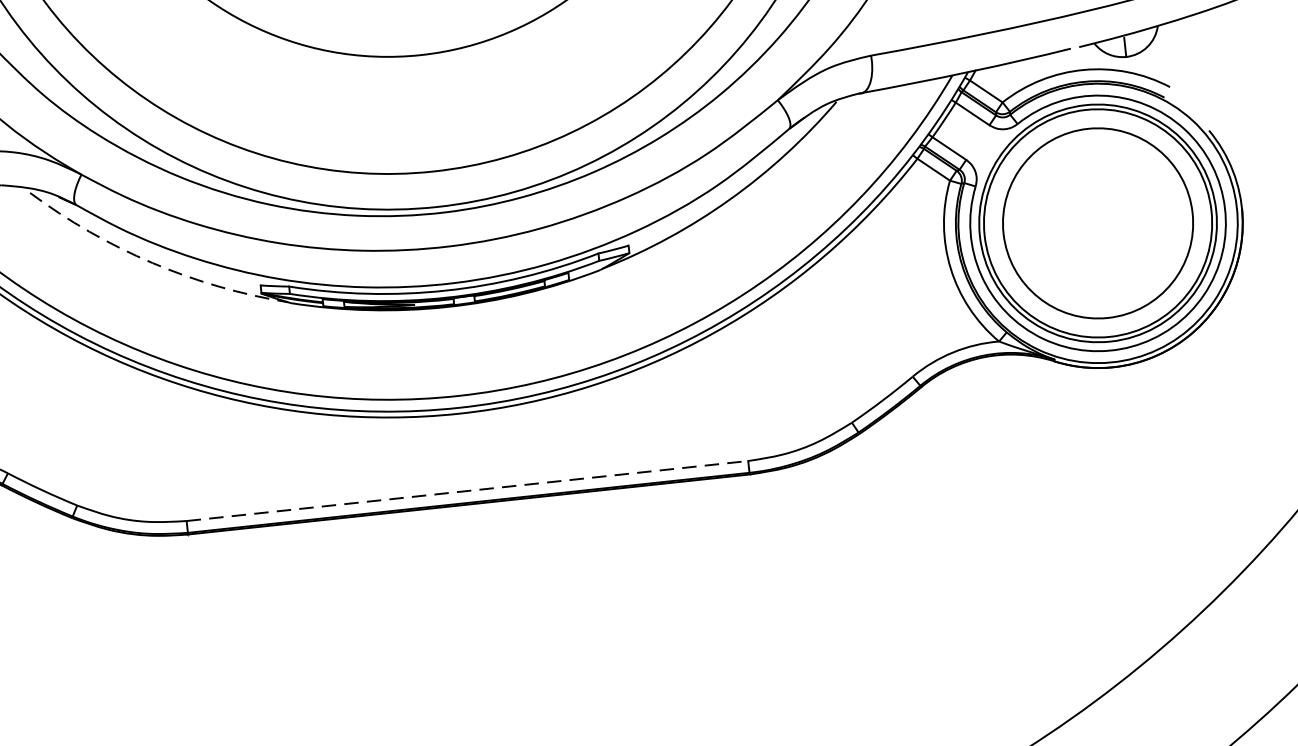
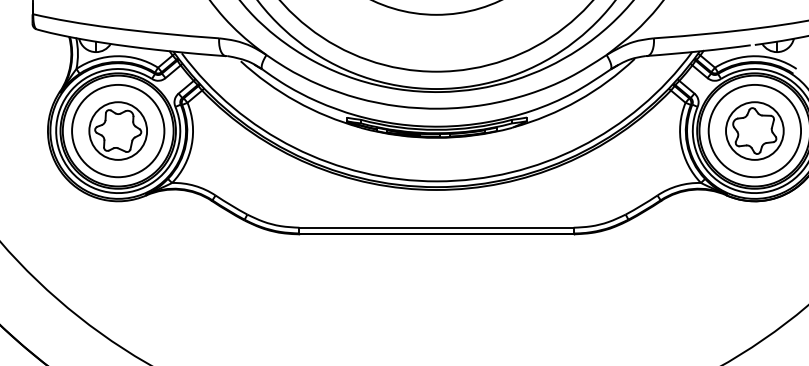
part: (1097, 222) -> (754, 130), added
arc: (153, 263) -> (296, 101), dashed -> solid
line: (469, 490) -> (437, 227), dashed -> solid

